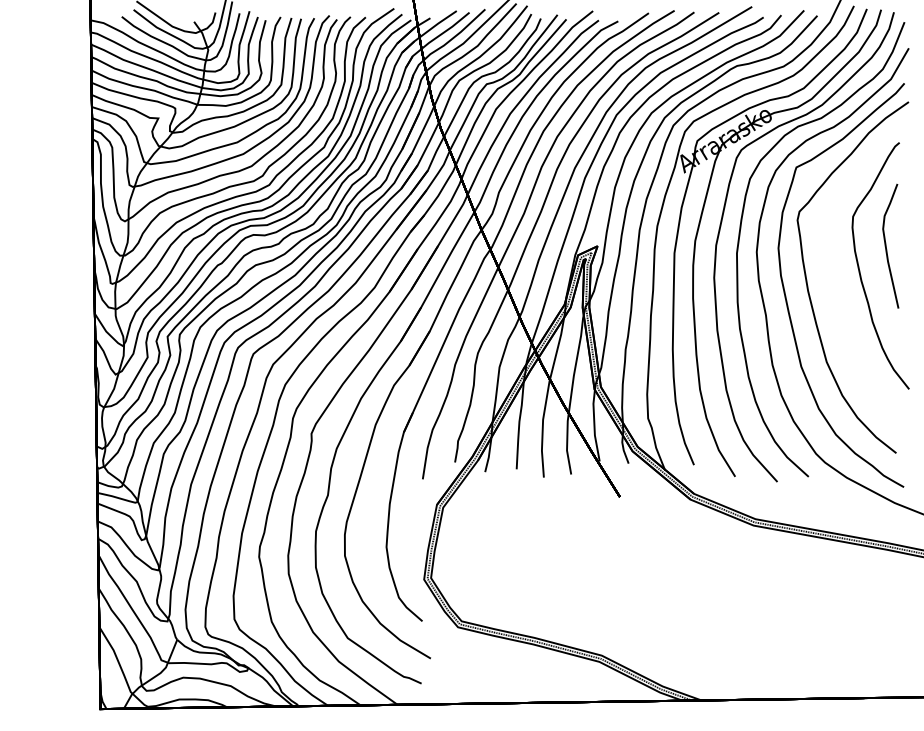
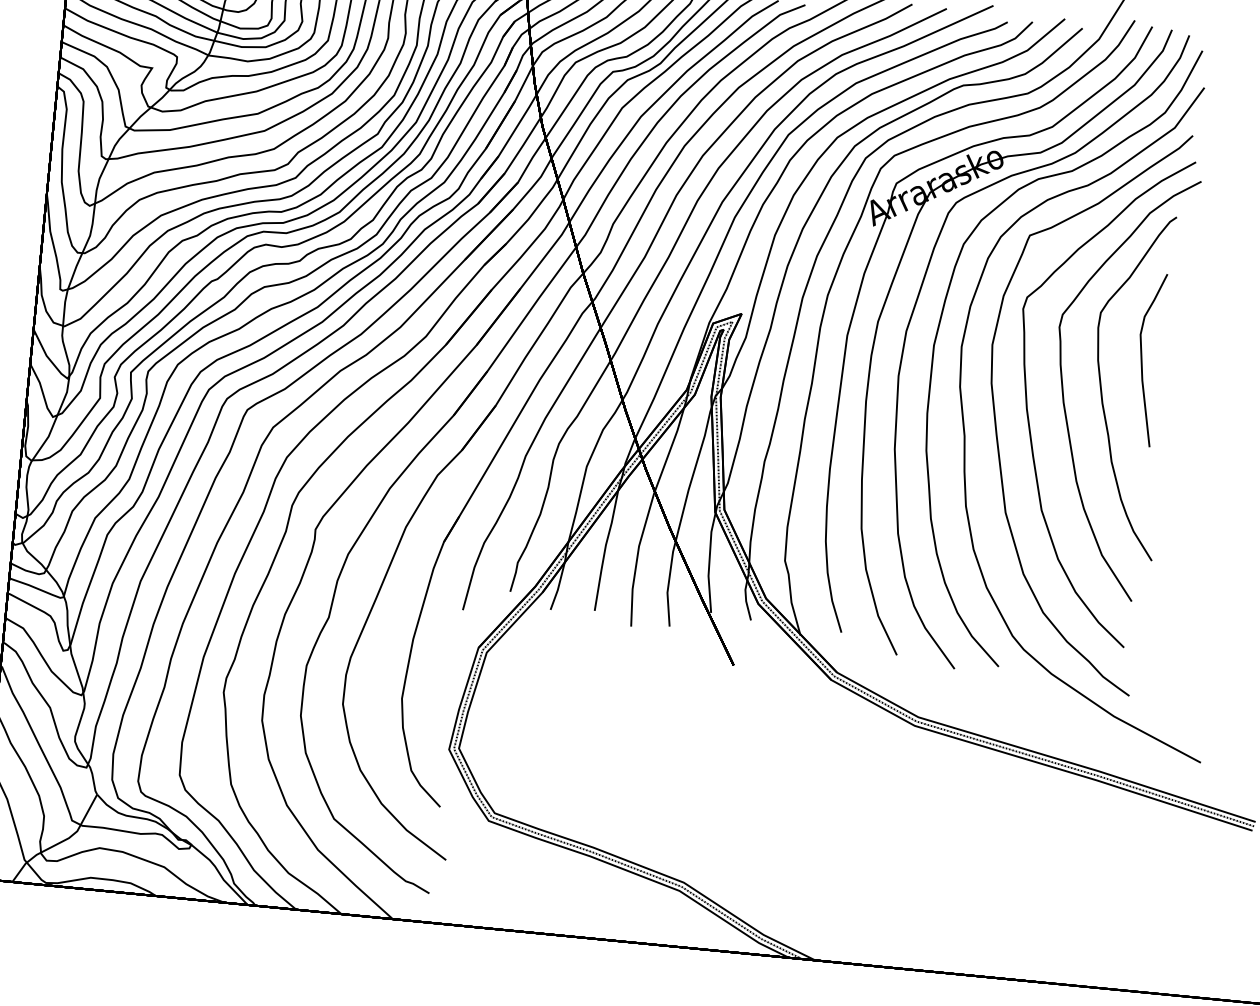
part: (833, 275) -> (1064, 391), added

